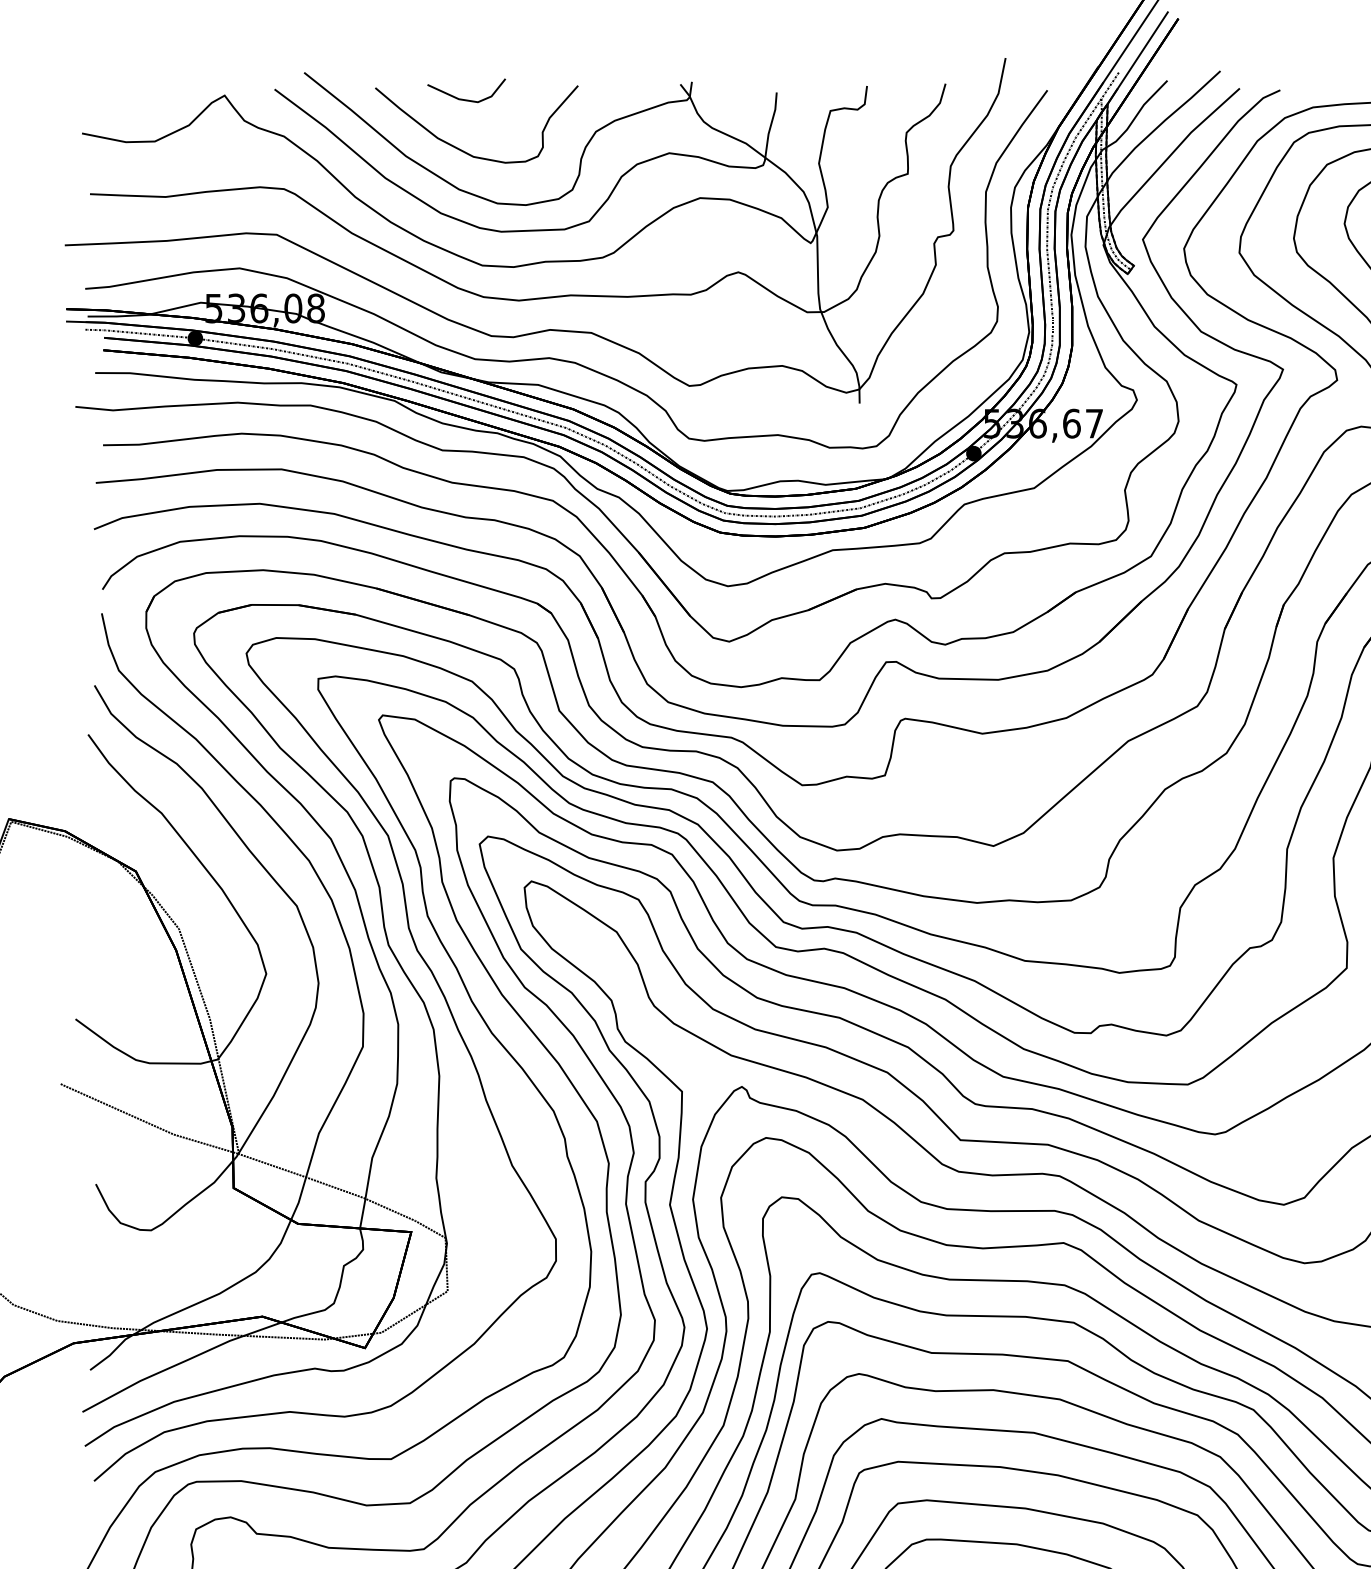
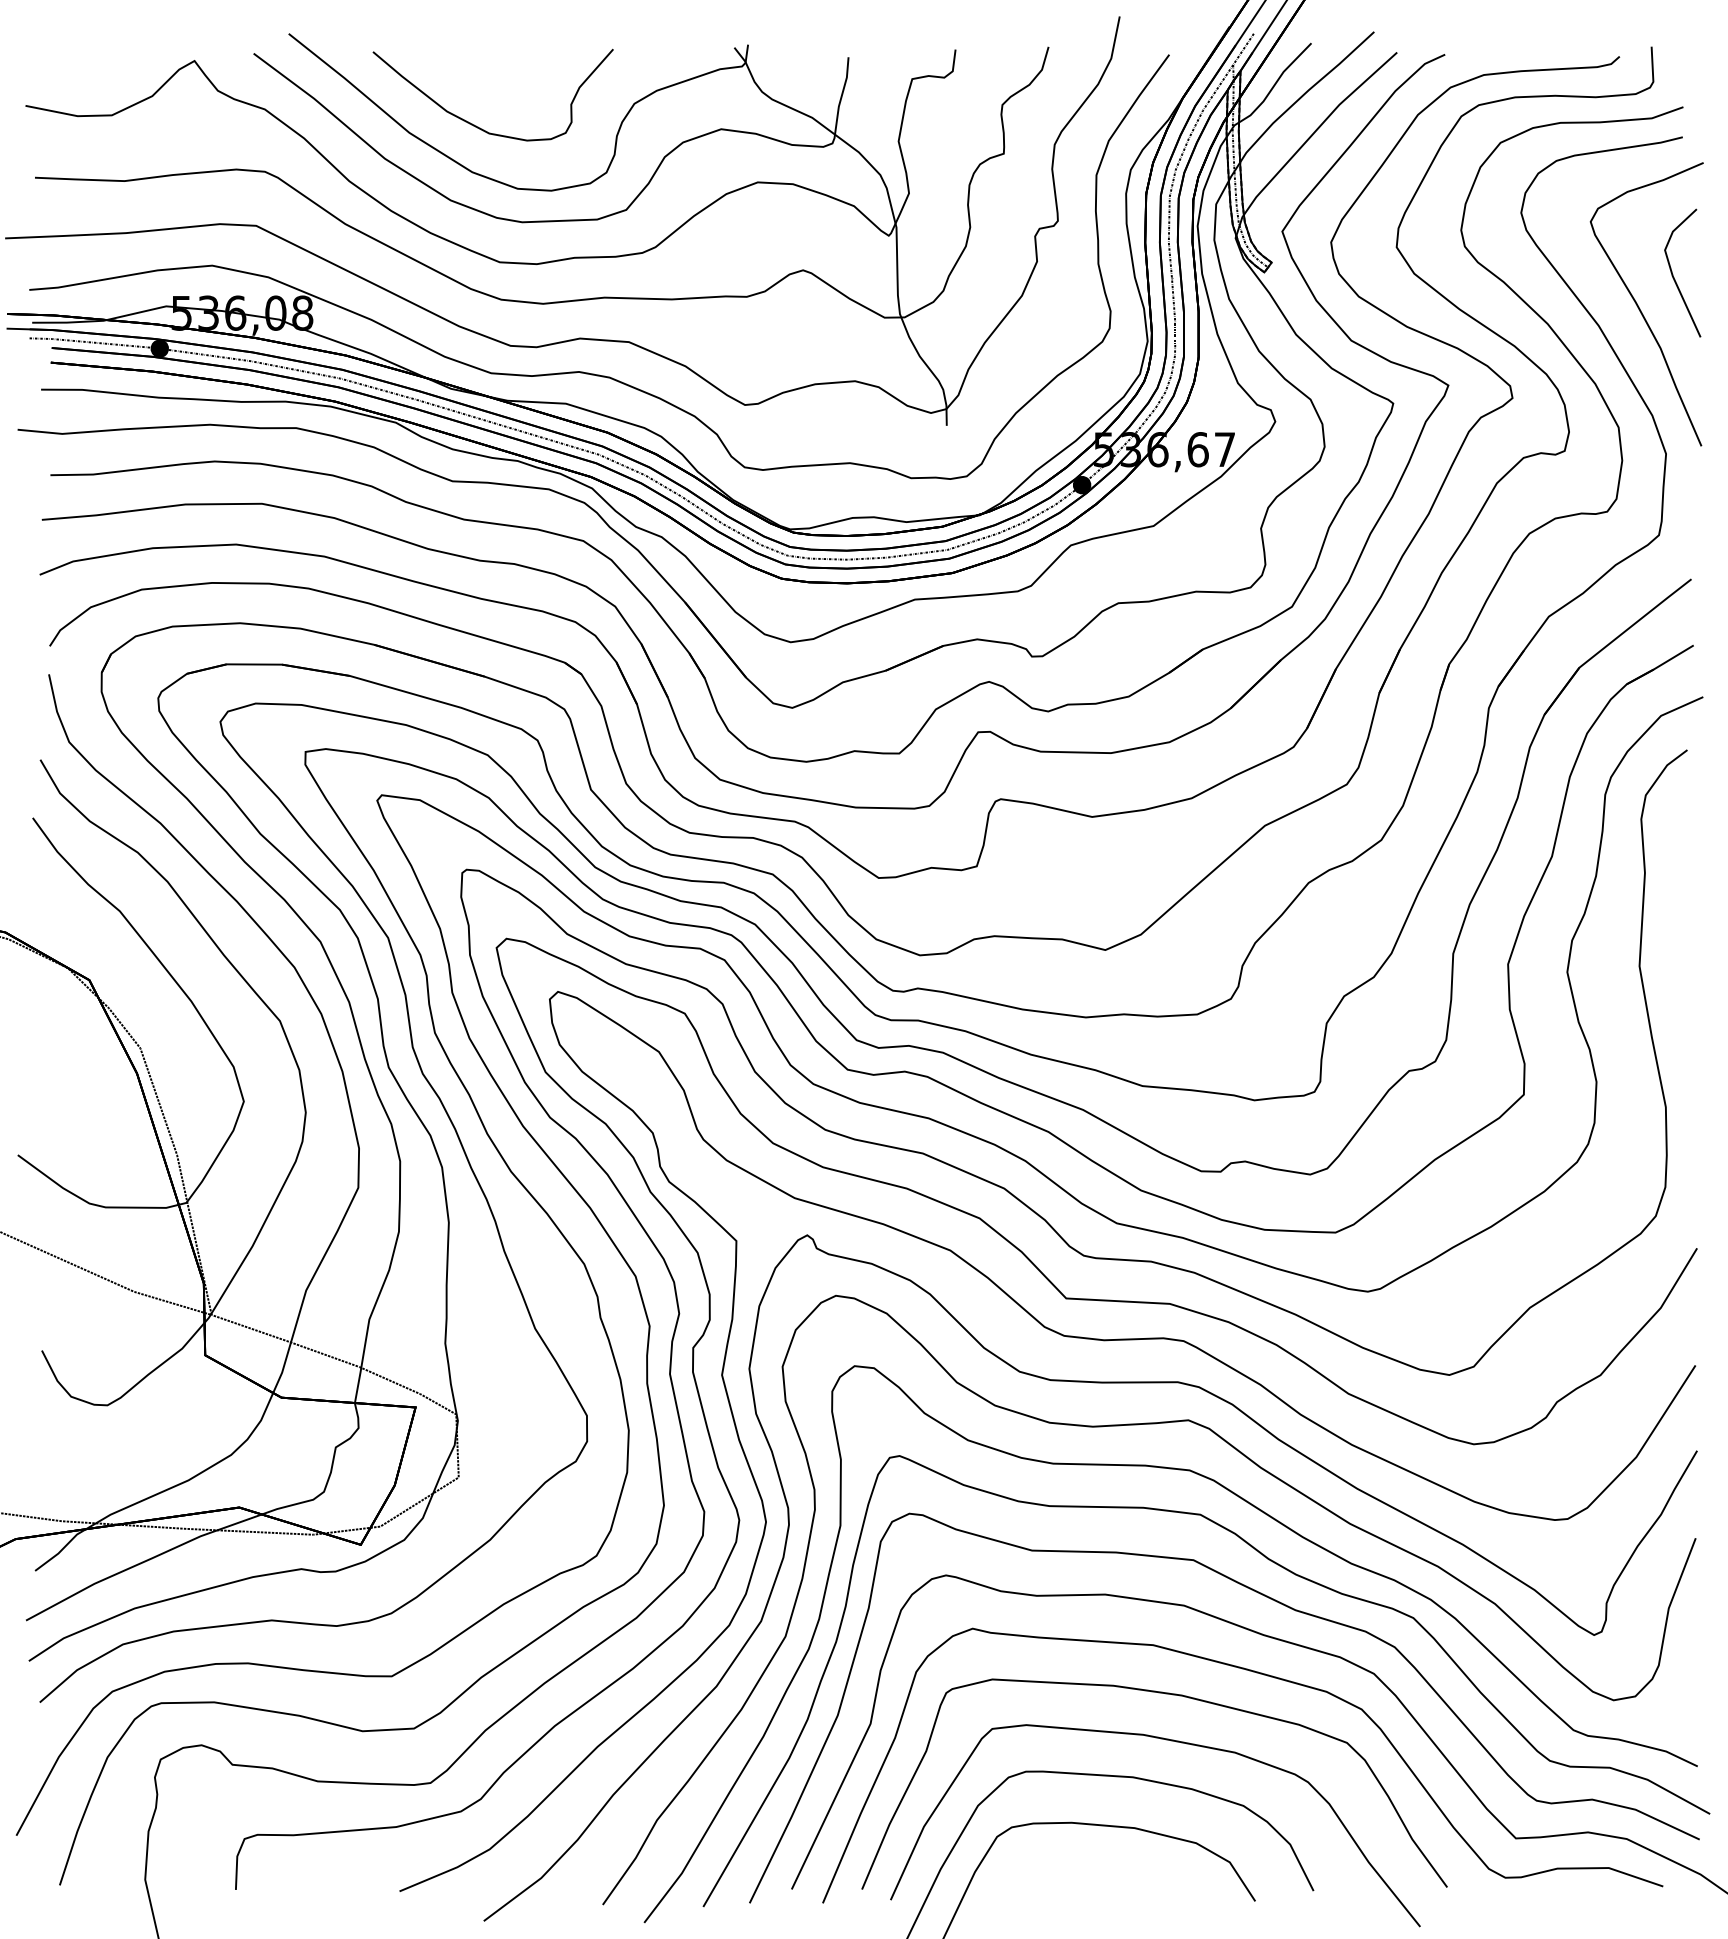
part: (466, 99) -> (480, 65), removed

